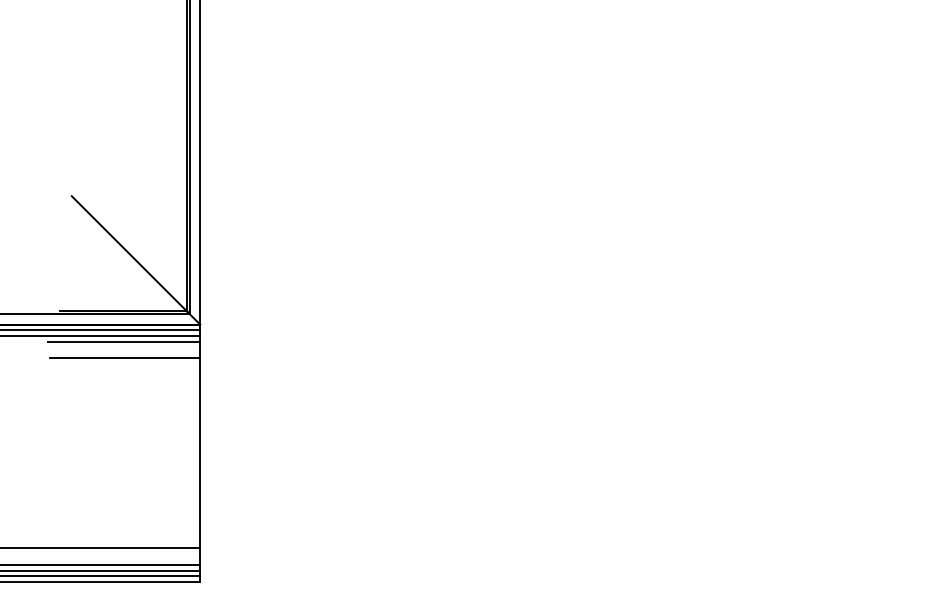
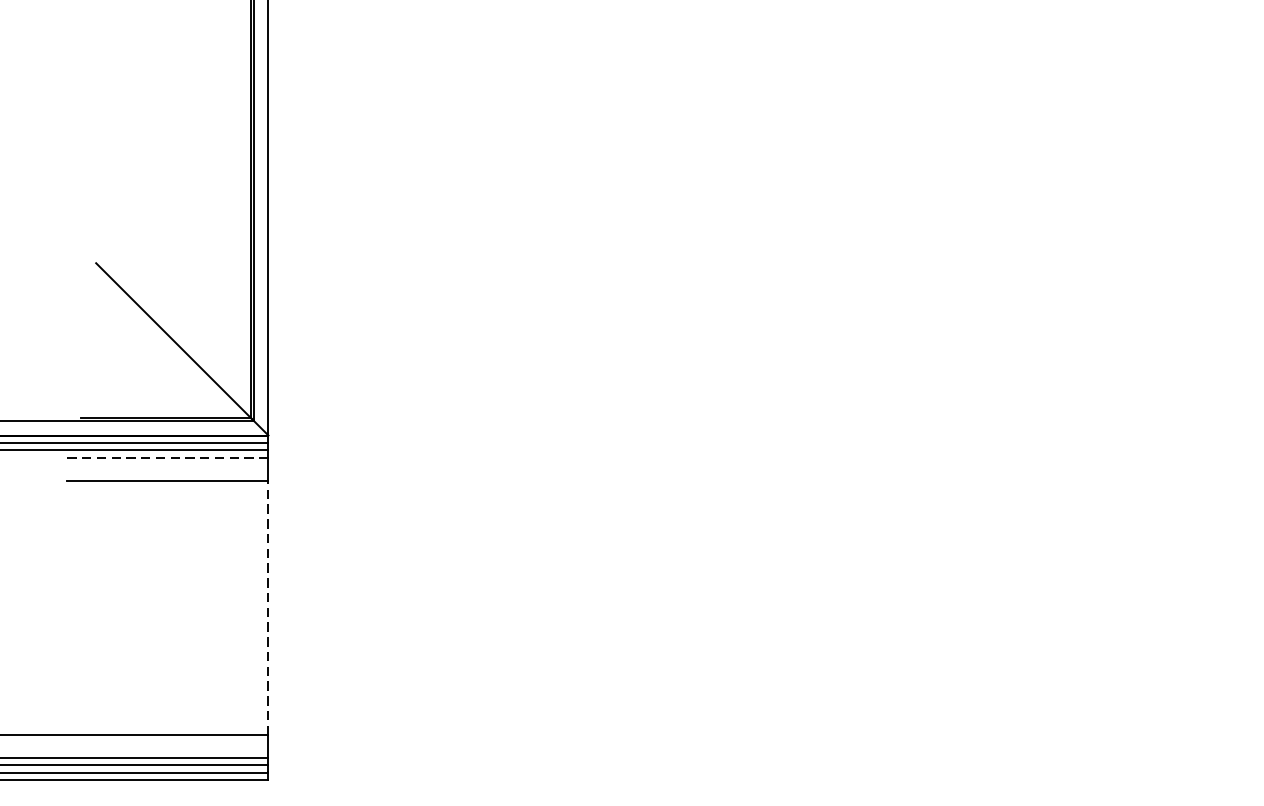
line: (123, 341) -> (165, 457), solid -> dashed
line: (200, 453) -> (268, 608), solid -> dashed

